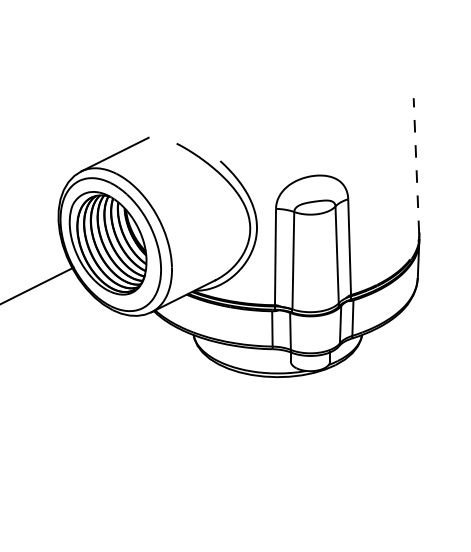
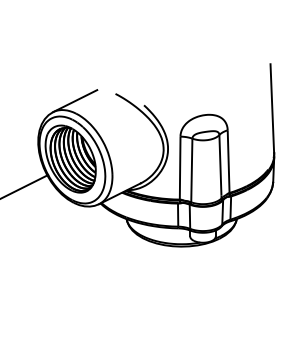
line: (416, 164) -> (272, 107), dashed -> solid

